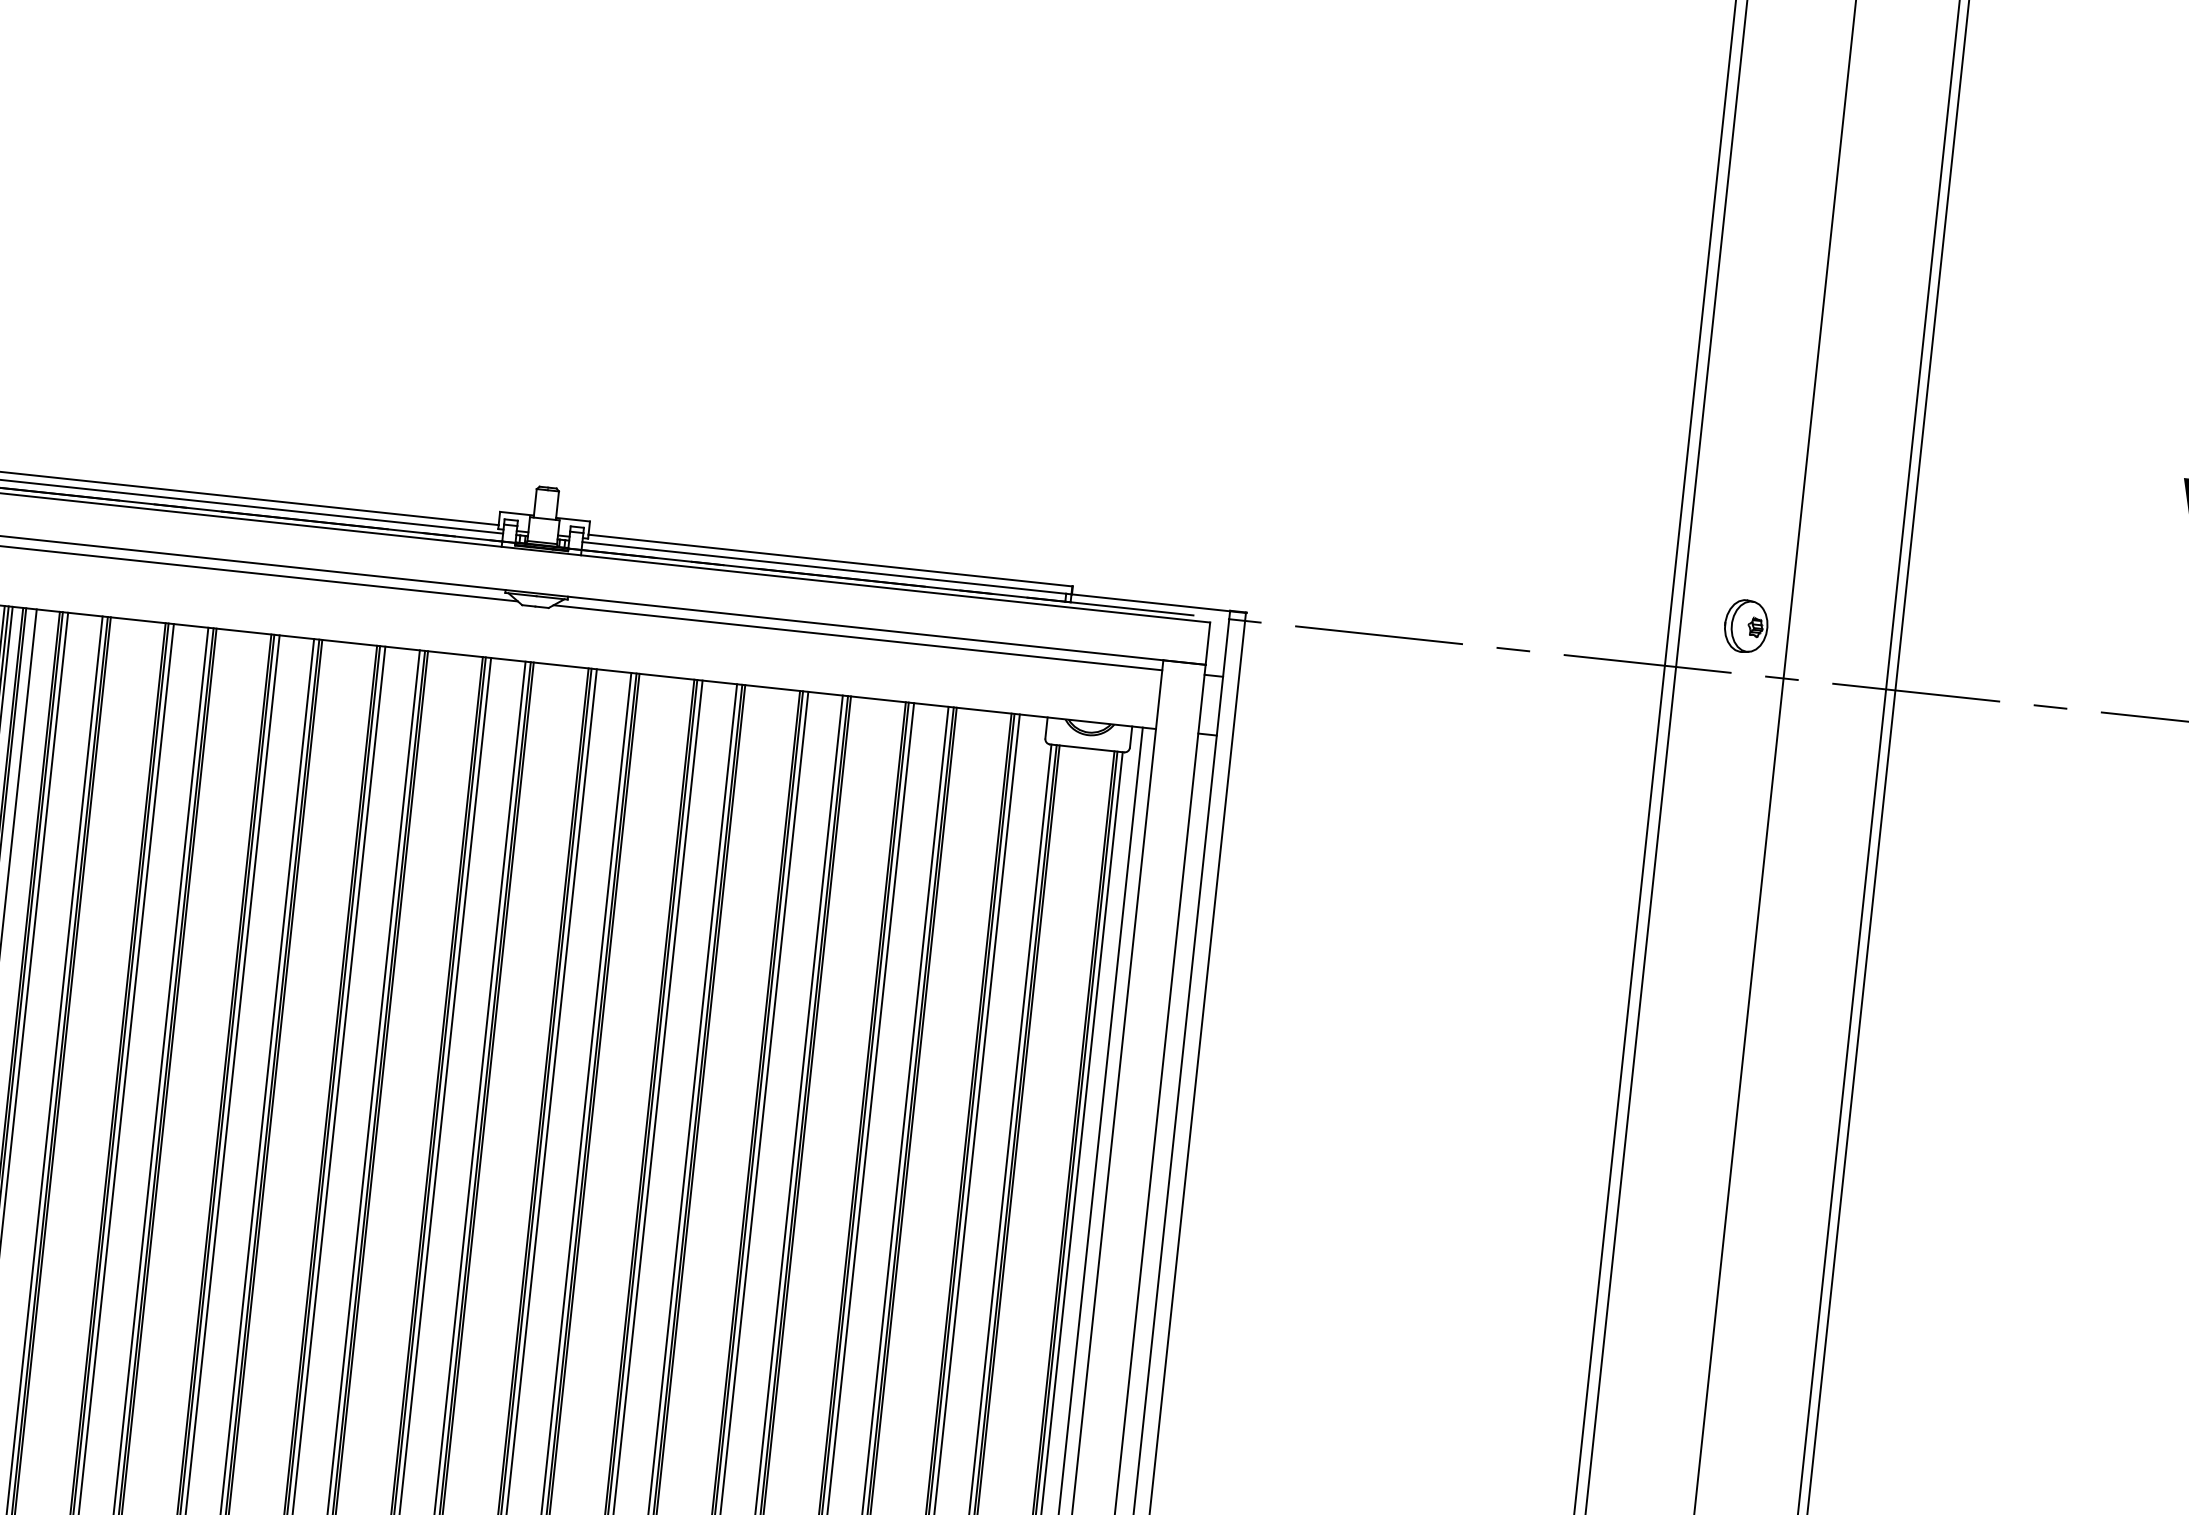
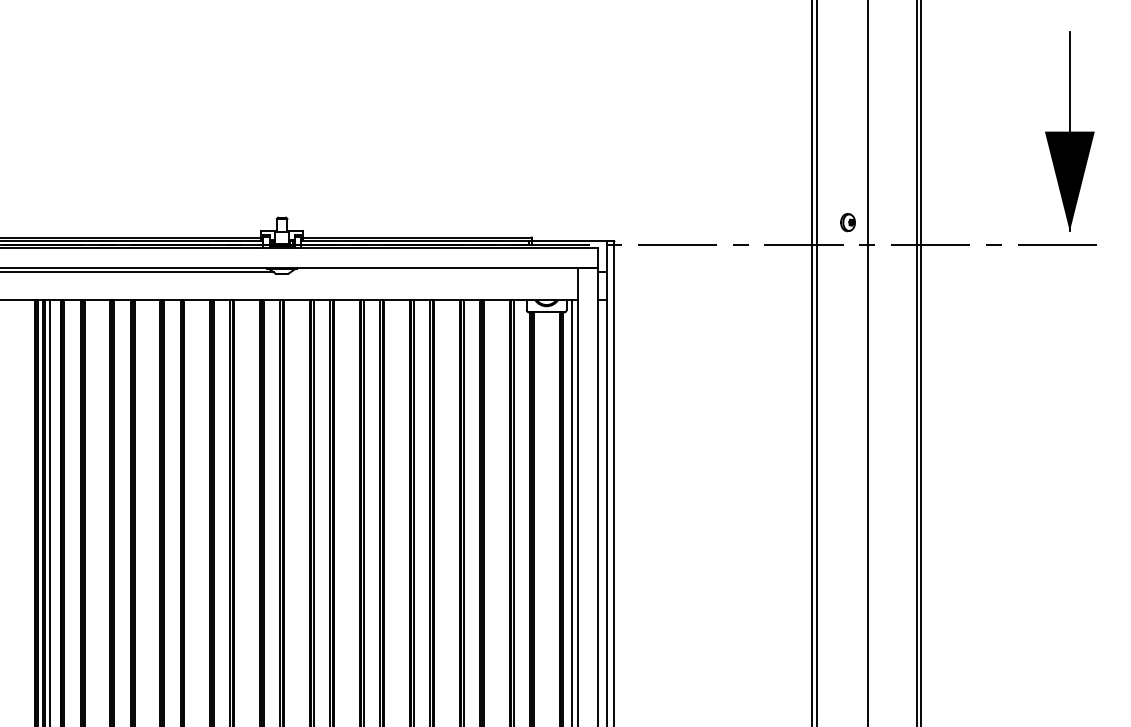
part: (1745, 625) -> (847, 222), size x0.7
line: (856, 638) -> (433, 272), removed

